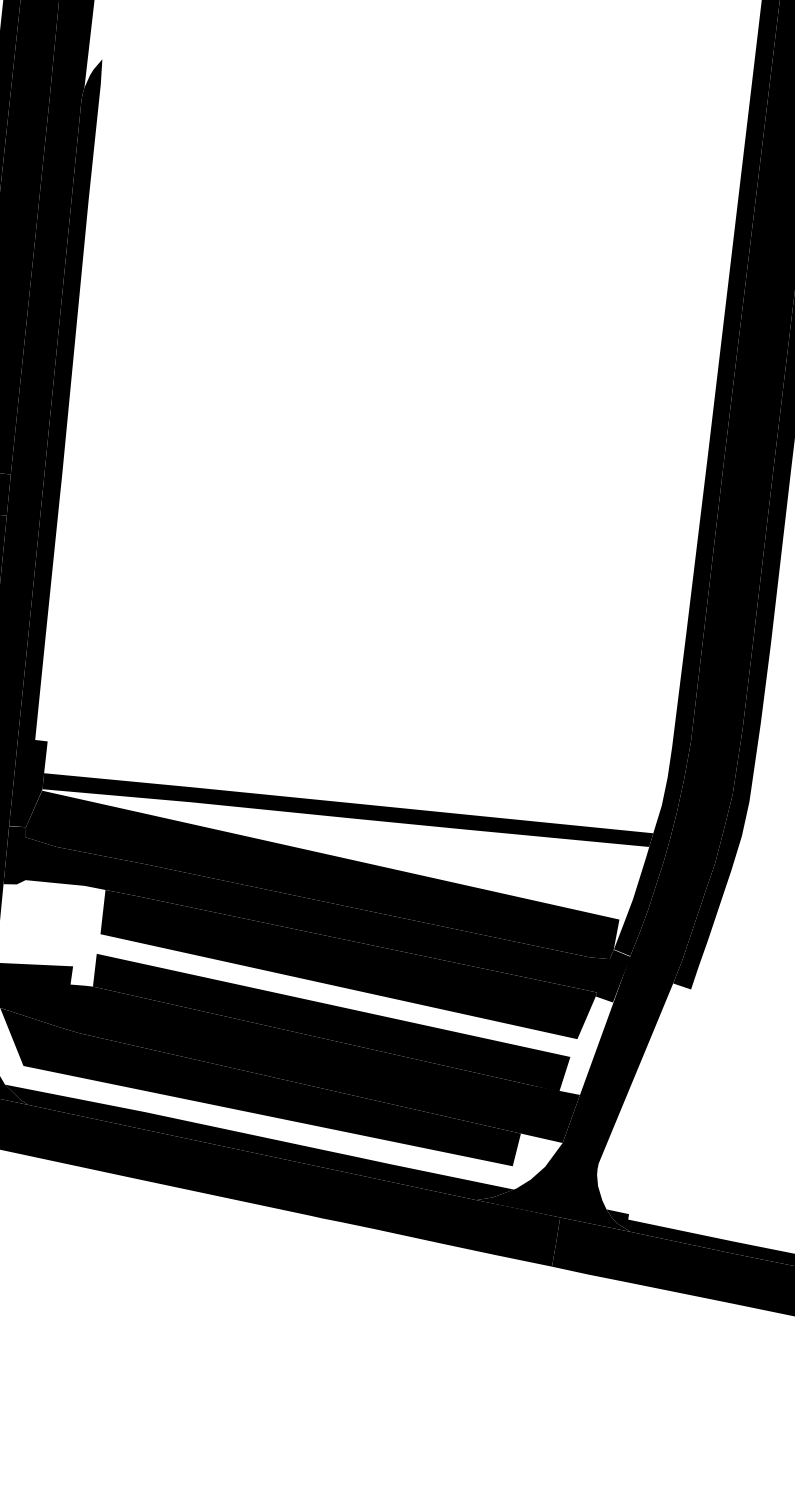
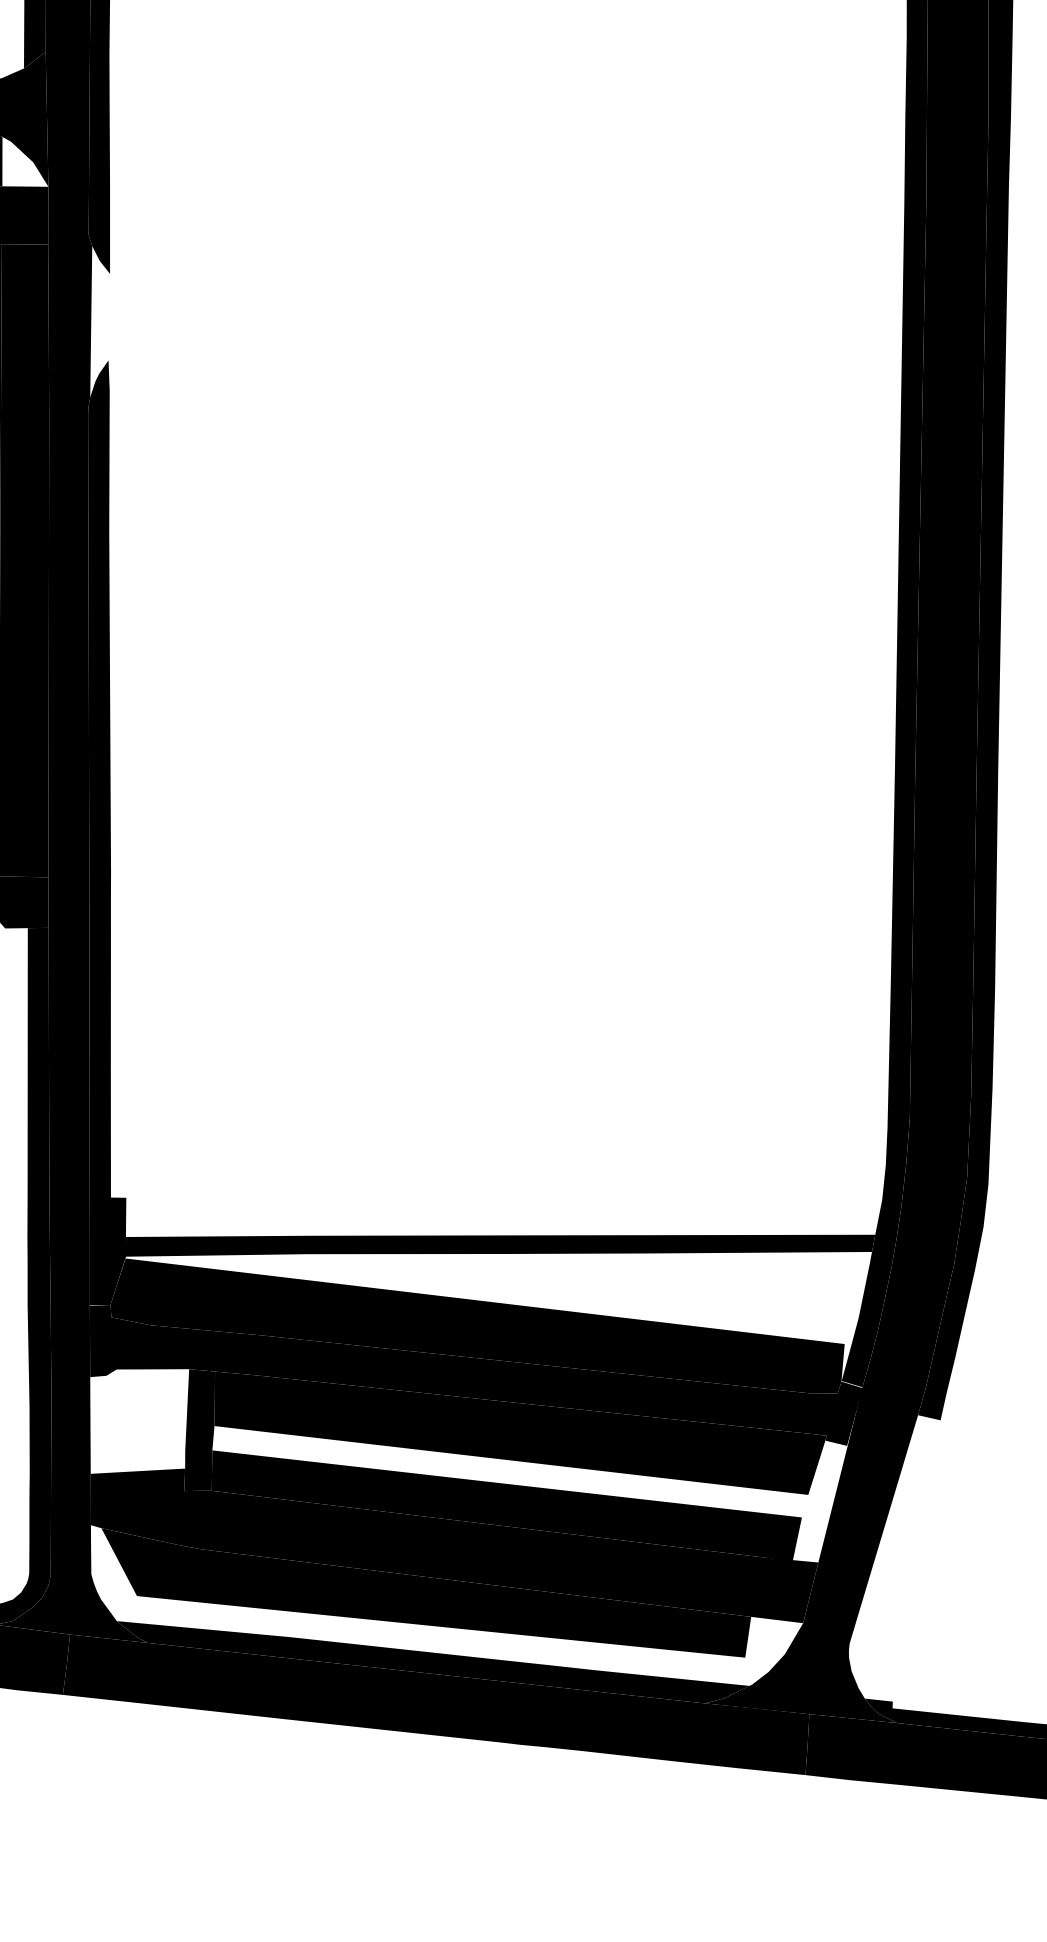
fill: (87, 939) -> (199, 1434), added

